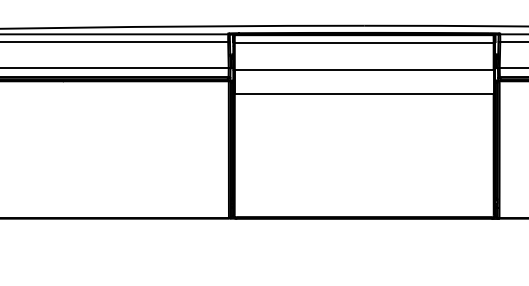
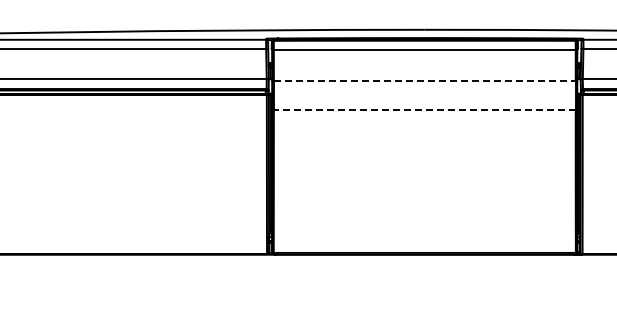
line: (363, 69) -> (424, 80), solid -> dashed
line: (363, 94) -> (424, 109), solid -> dashed

